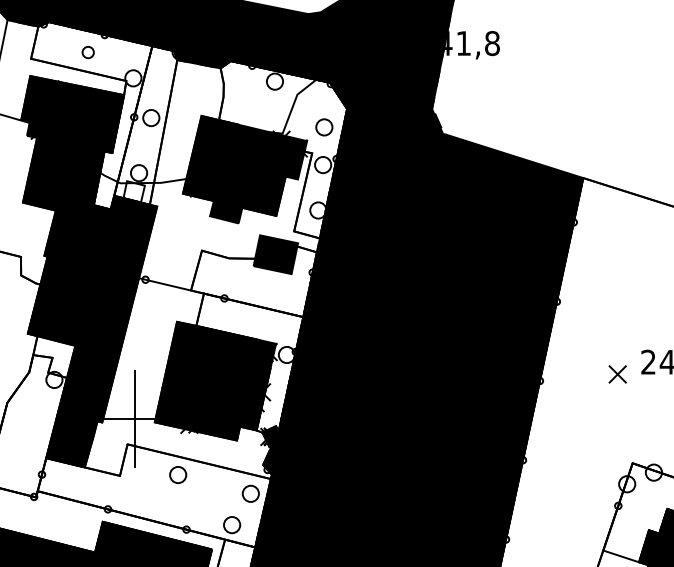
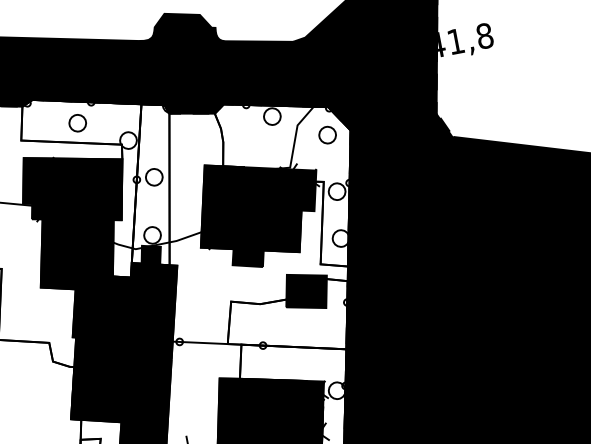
circle: (88, 52) -> (78, 123), size x1.43
circle: (324, 127) -> (327, 135), moved
fill: (133, 191) -> (150, 255), added

